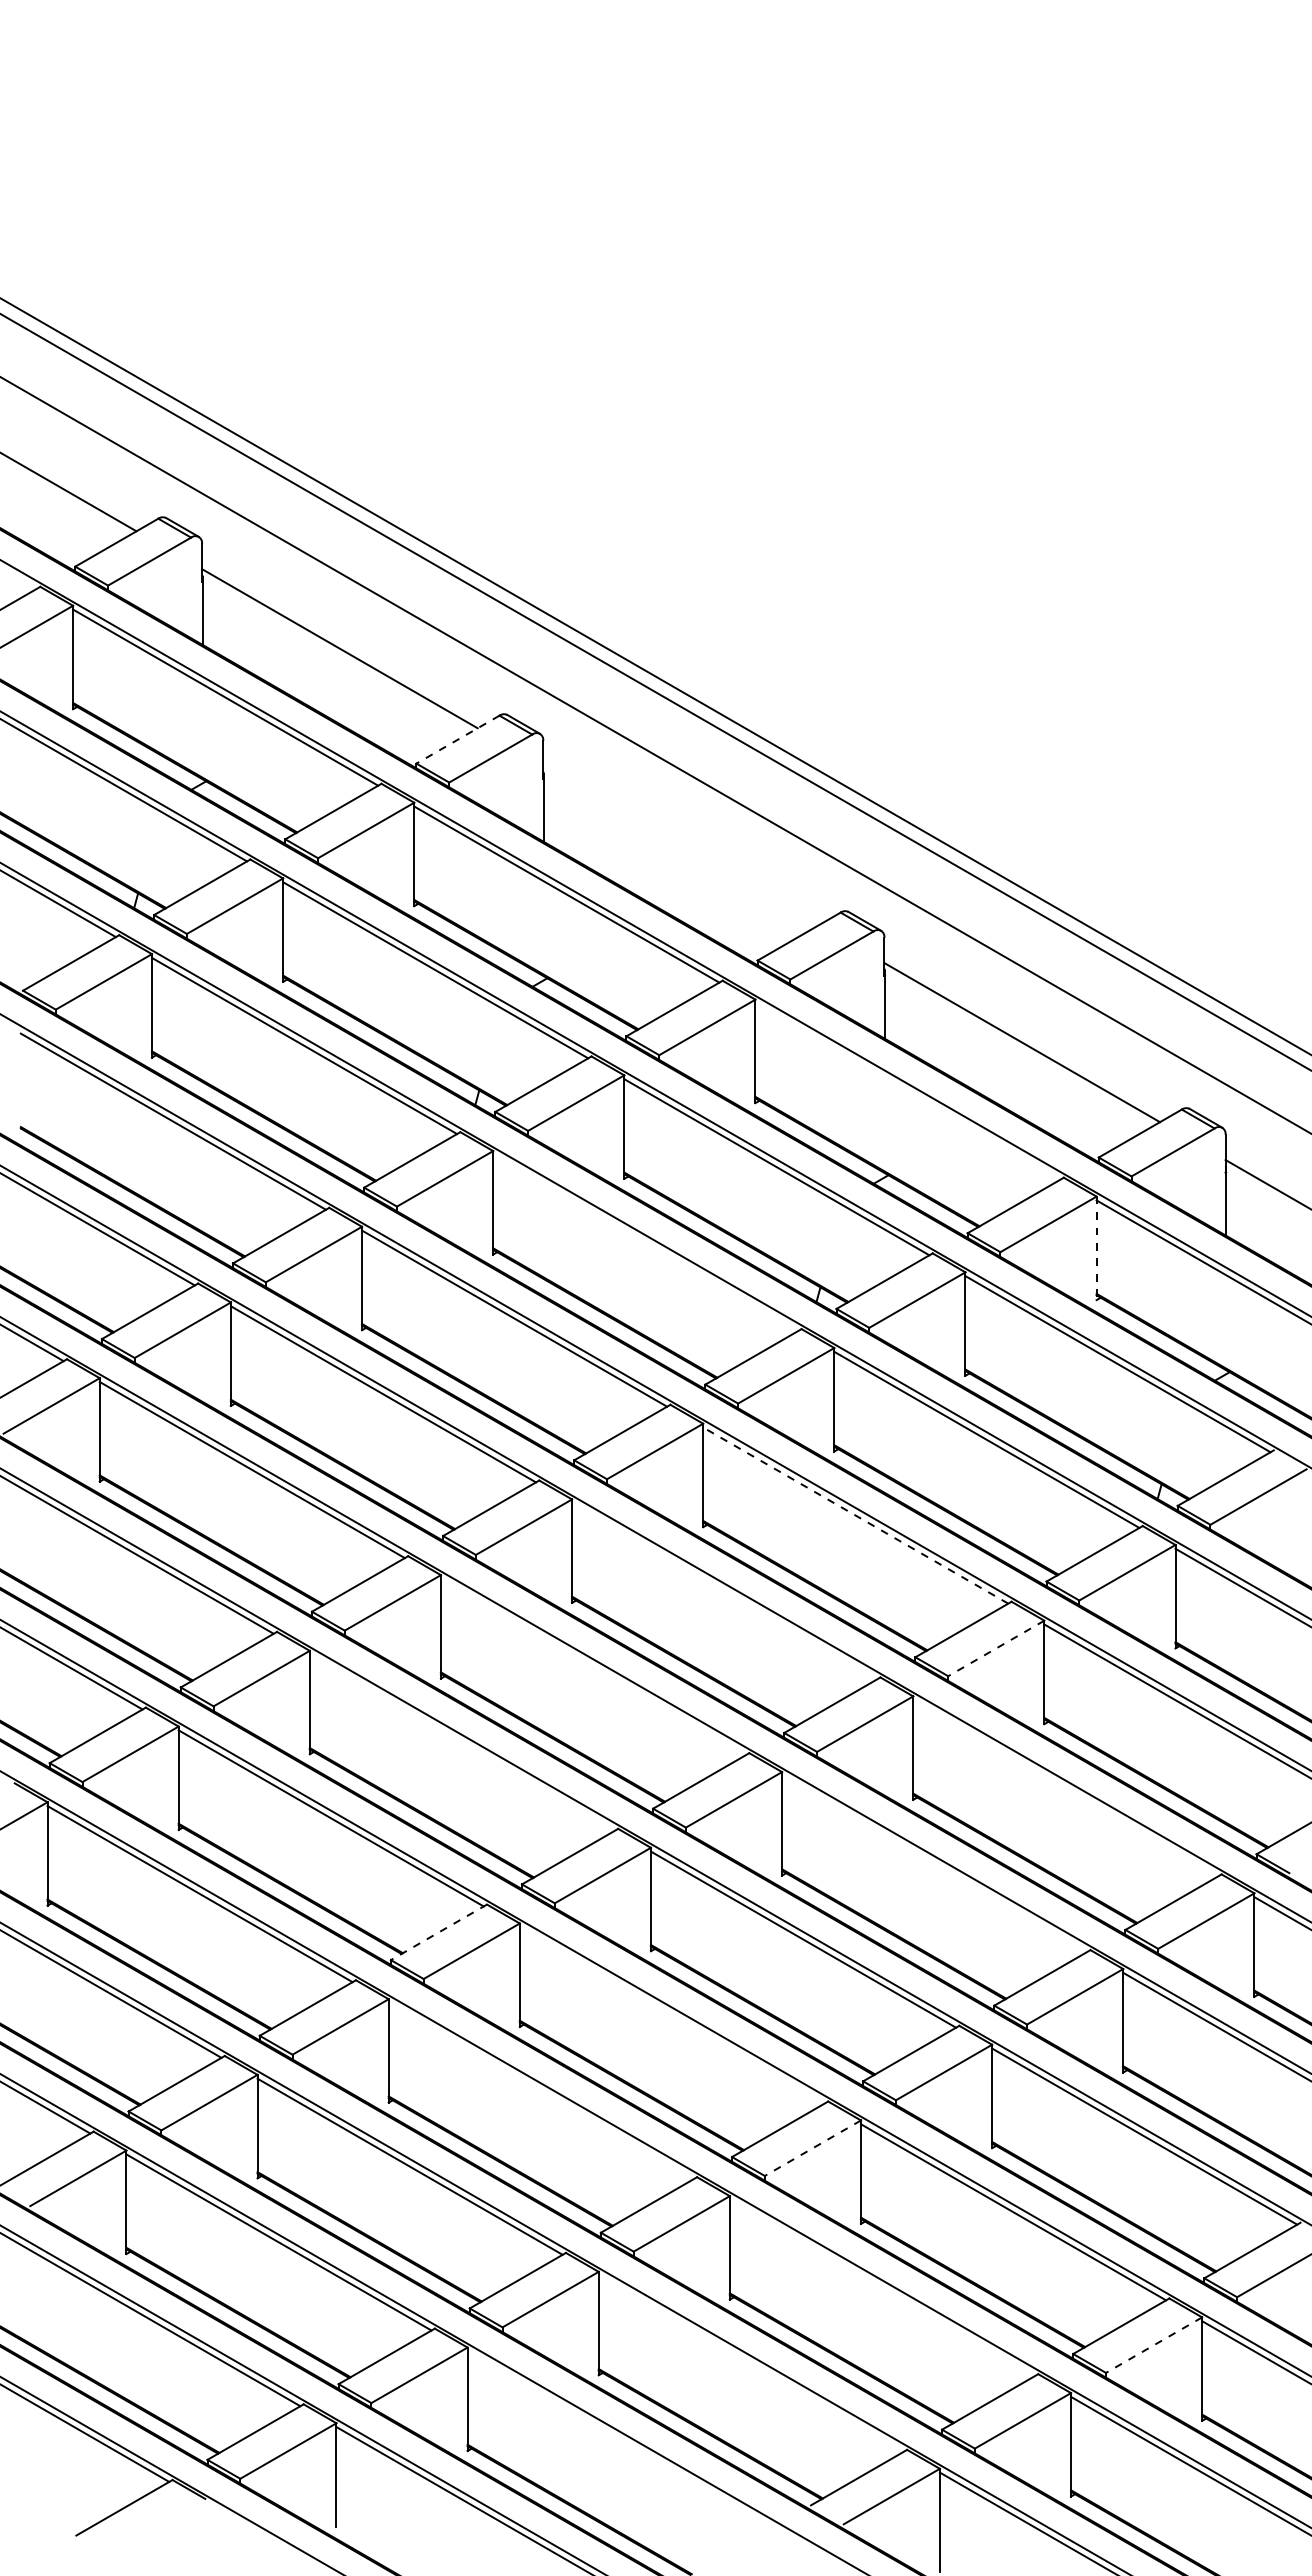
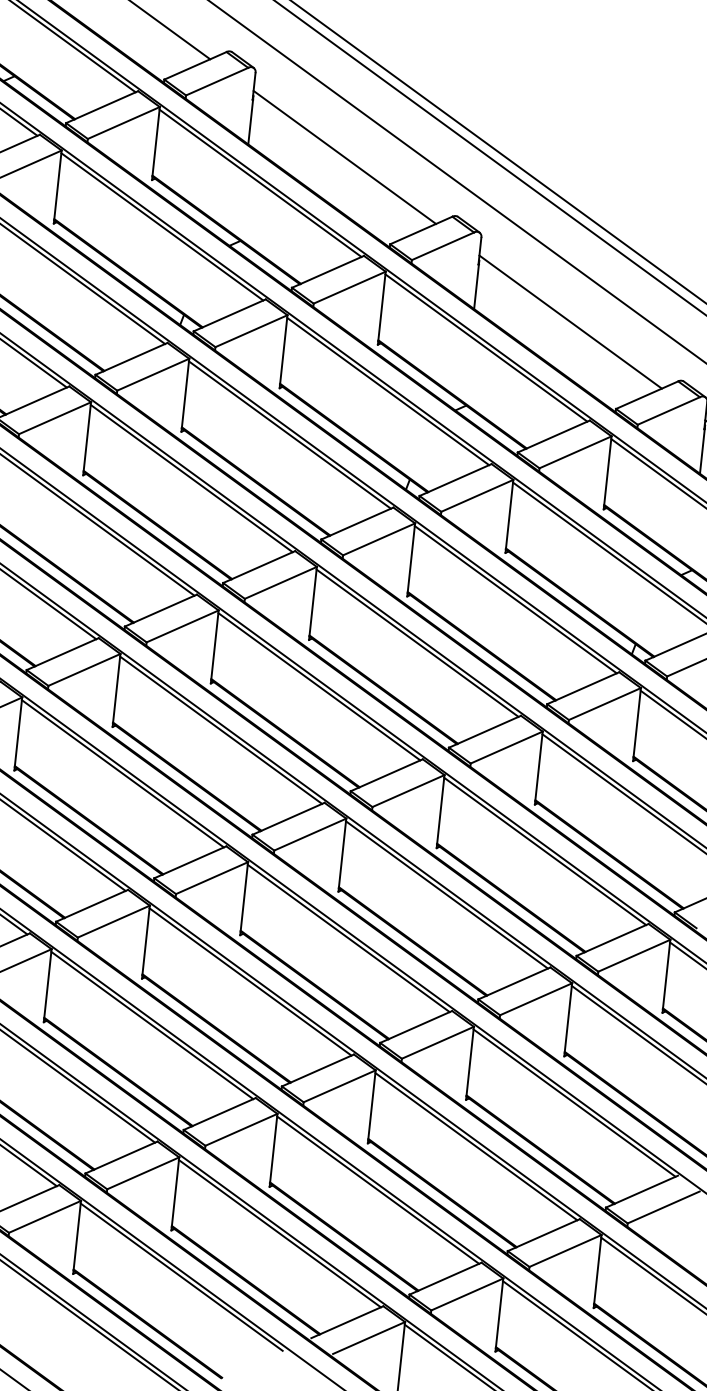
line: (457, 739) -> (195, 65), dashed -> solid
line: (680, 845) -> (344, 157), added
line: (907, 1091) -> (486, 347), added
line: (645, 1242) -> (289, 434), added
line: (1096, 1248) -> (607, 472), dashed -> solid
line: (855, 1515) -> (417, 643), dashed -> solid
line: (724, 1591) -> (319, 686), added
line: (996, 1648) -> (506, 747), dashed -> solid
line: (593, 1666) -> (221, 729), added
line: (461, 1742) -> (122, 773), added
line: (1065, 1788) -> (544, 851), added
line: (934, 1863) -> (446, 894), added
line: (438, 1932) -> (91, 905), dashed -> solid
line: (671, 2015) -> (249, 982), added
line: (540, 2090) -> (151, 1025), added
line: (812, 2148) -> (339, 1086), dashed -> solid
line: (881, 2287) -> (377, 1189), added
line: (1154, 2345) -> (565, 1251), dashed -> solid
line: (750, 2363) -> (279, 1233), added
line: (619, 2439) -> (181, 1277), added

